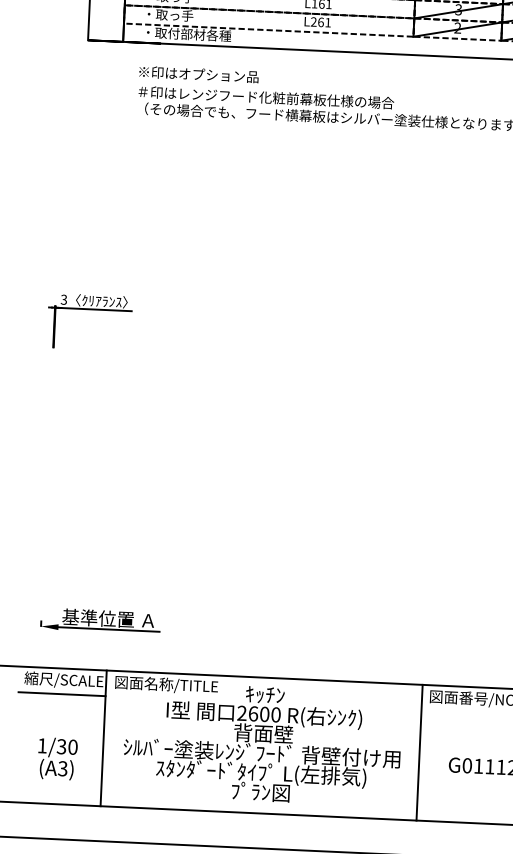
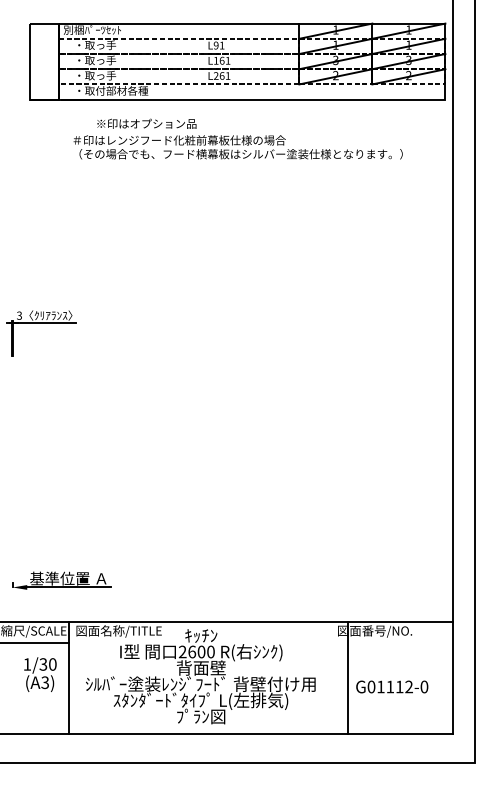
text: (198, 74) -> (146, 123), moved
line: (419, 752) -> (348, 677), moved
text: (57, 758) -> (40, 674), moved

